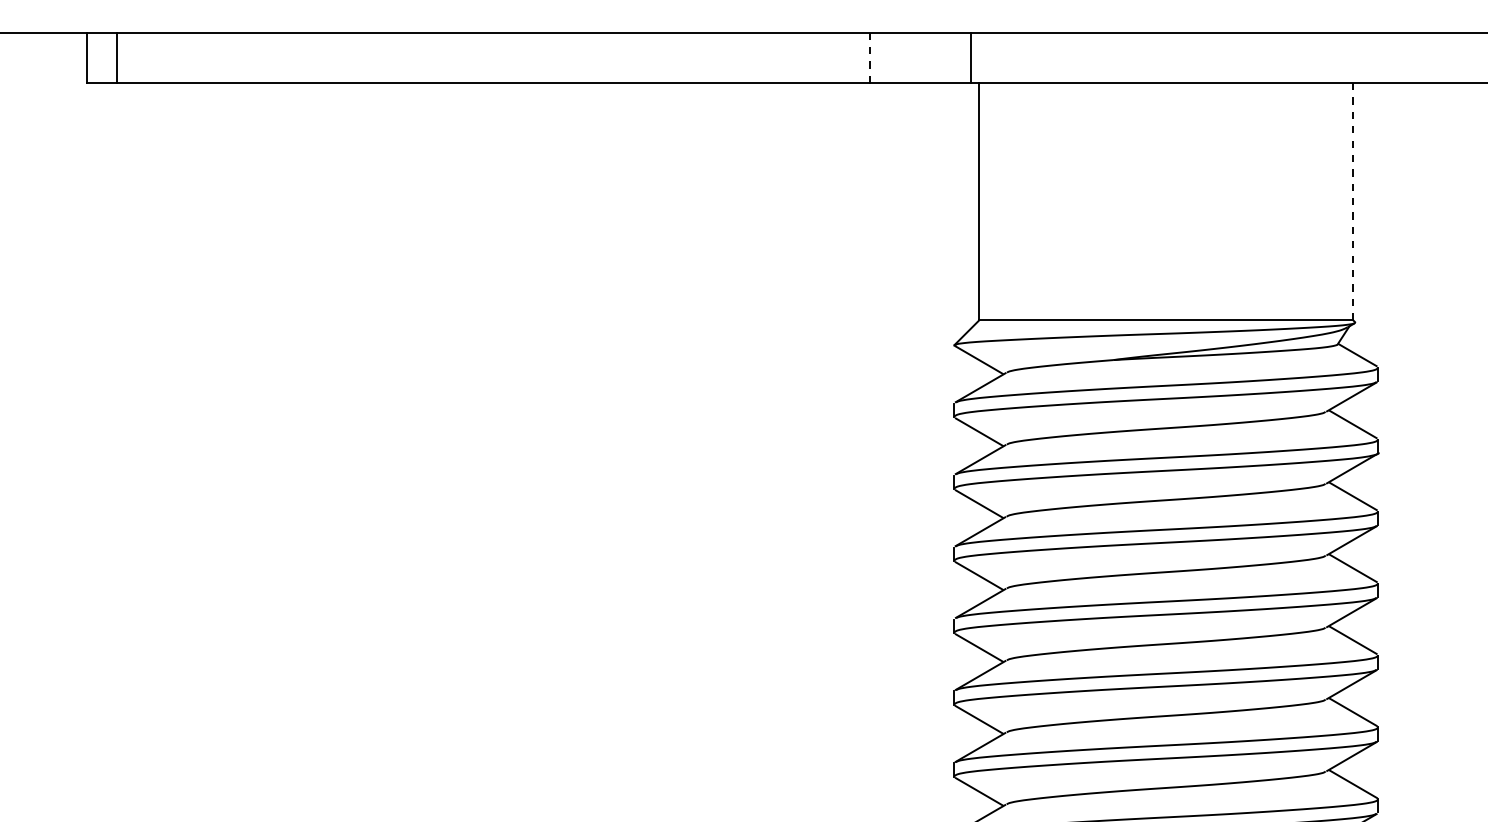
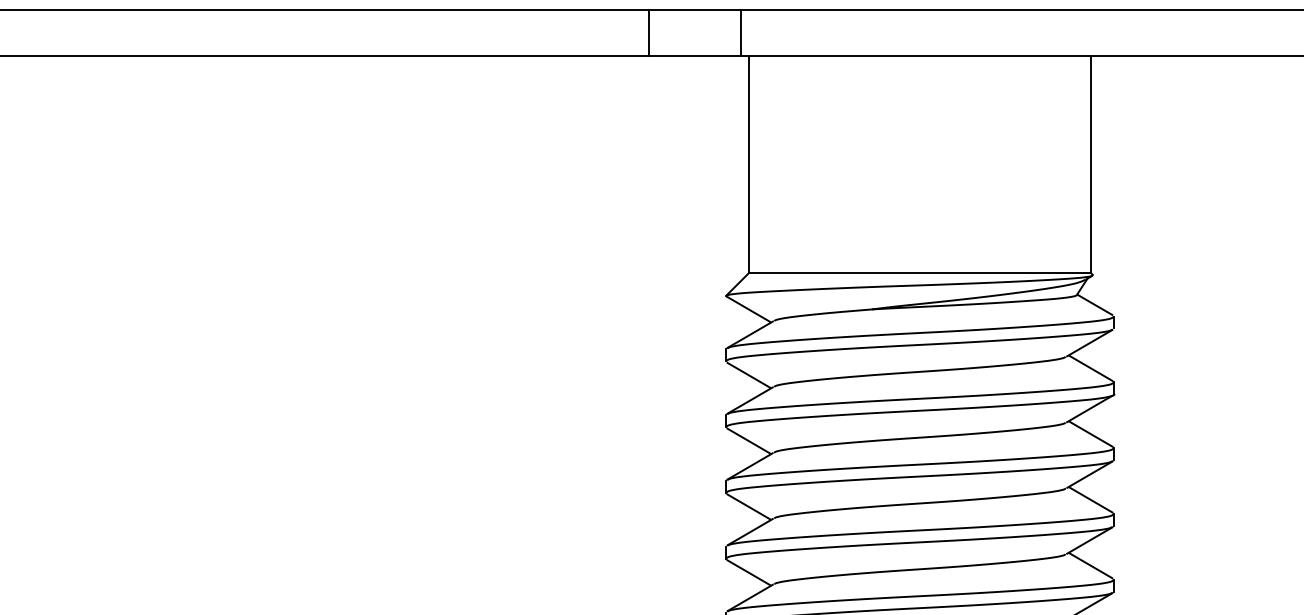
line: (869, 57) -> (648, 32), dashed -> solid
line: (1353, 201) -> (1091, 164), dashed -> solid

